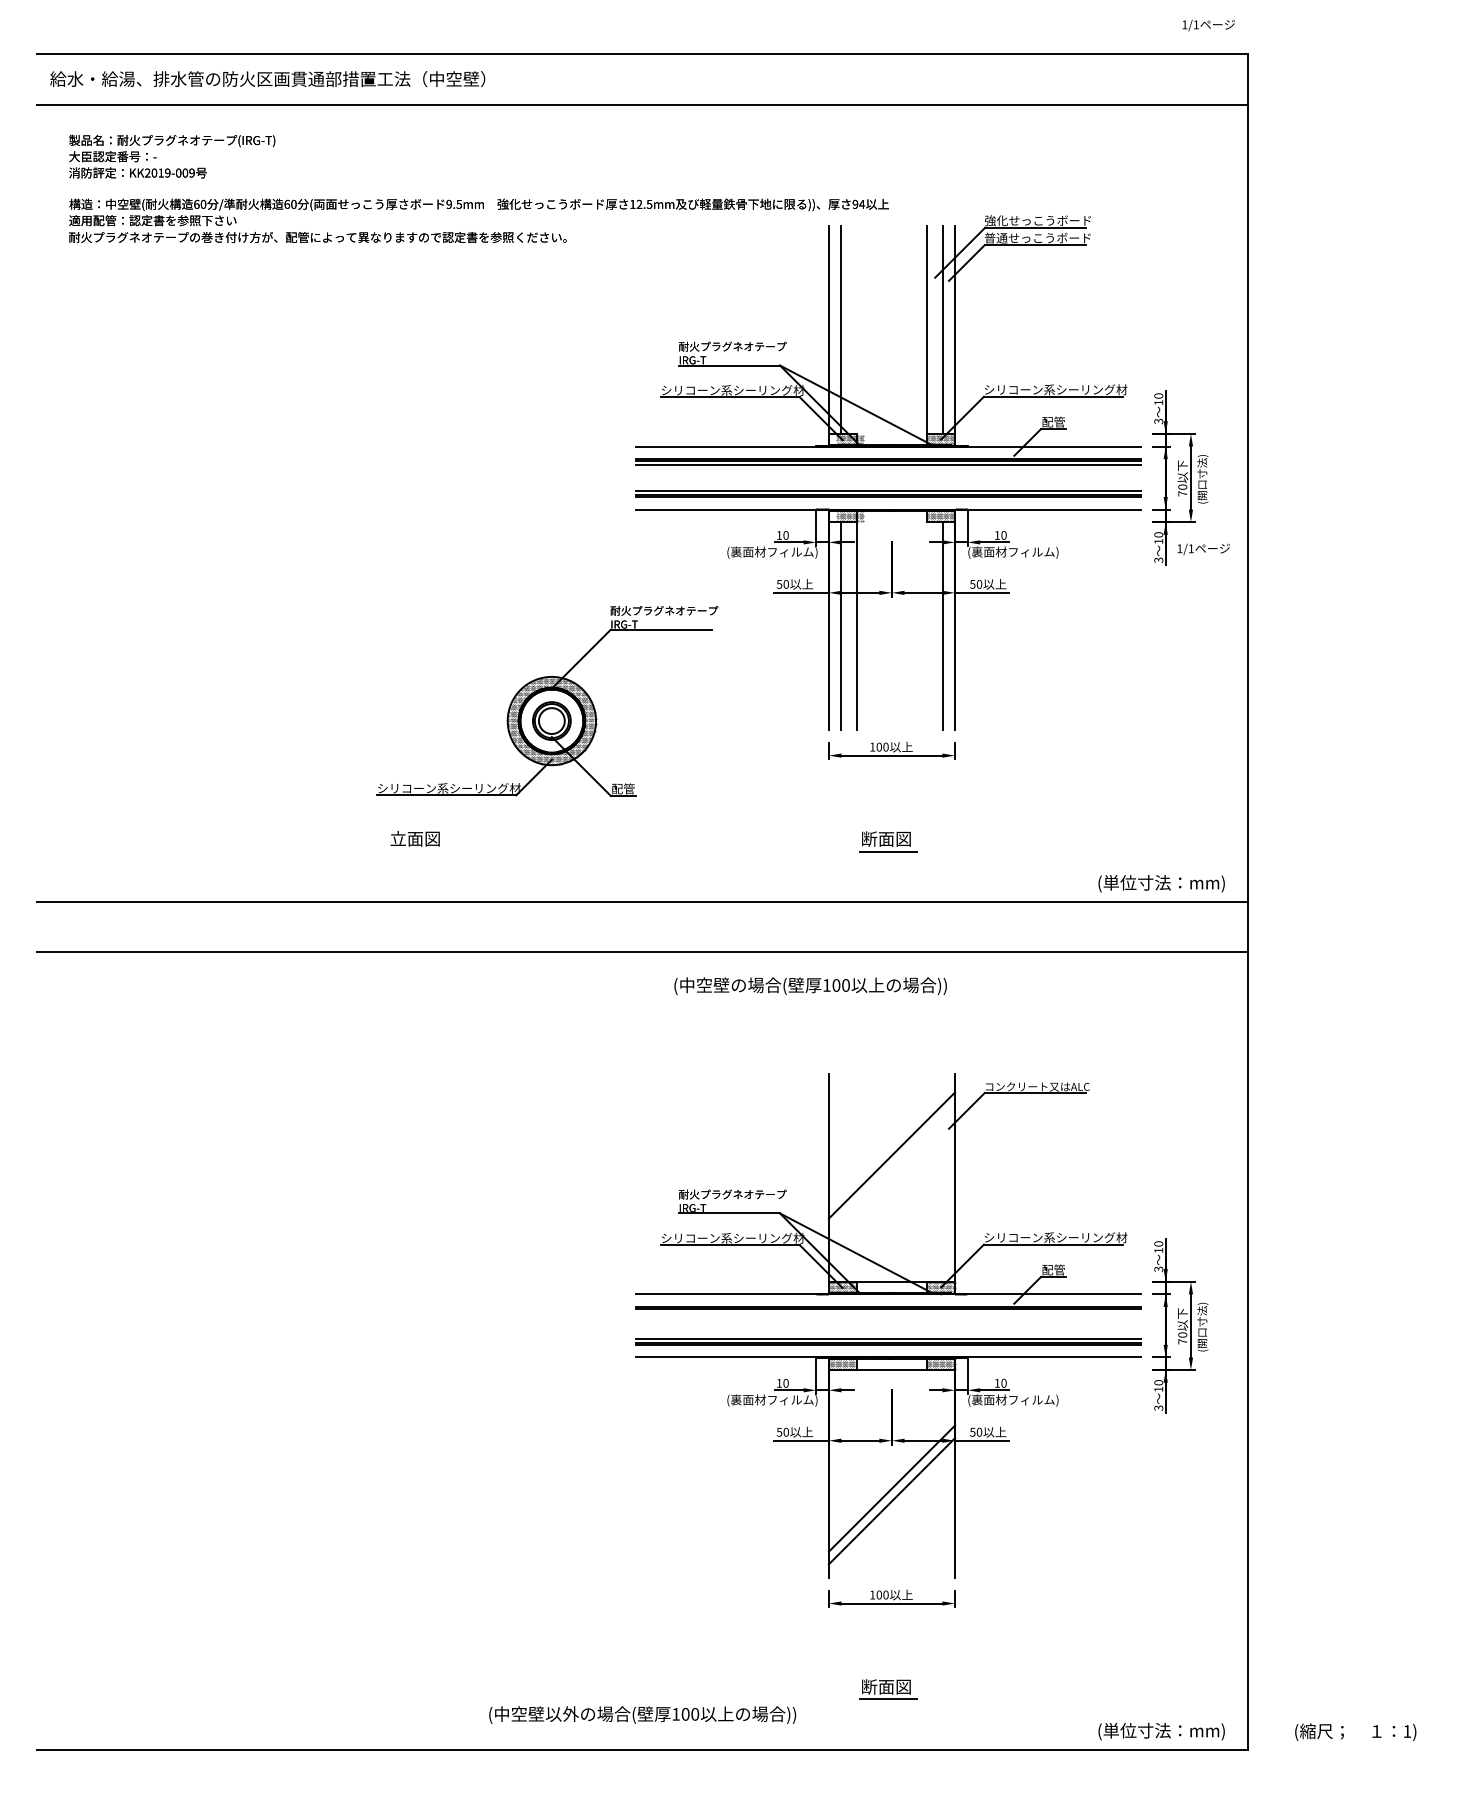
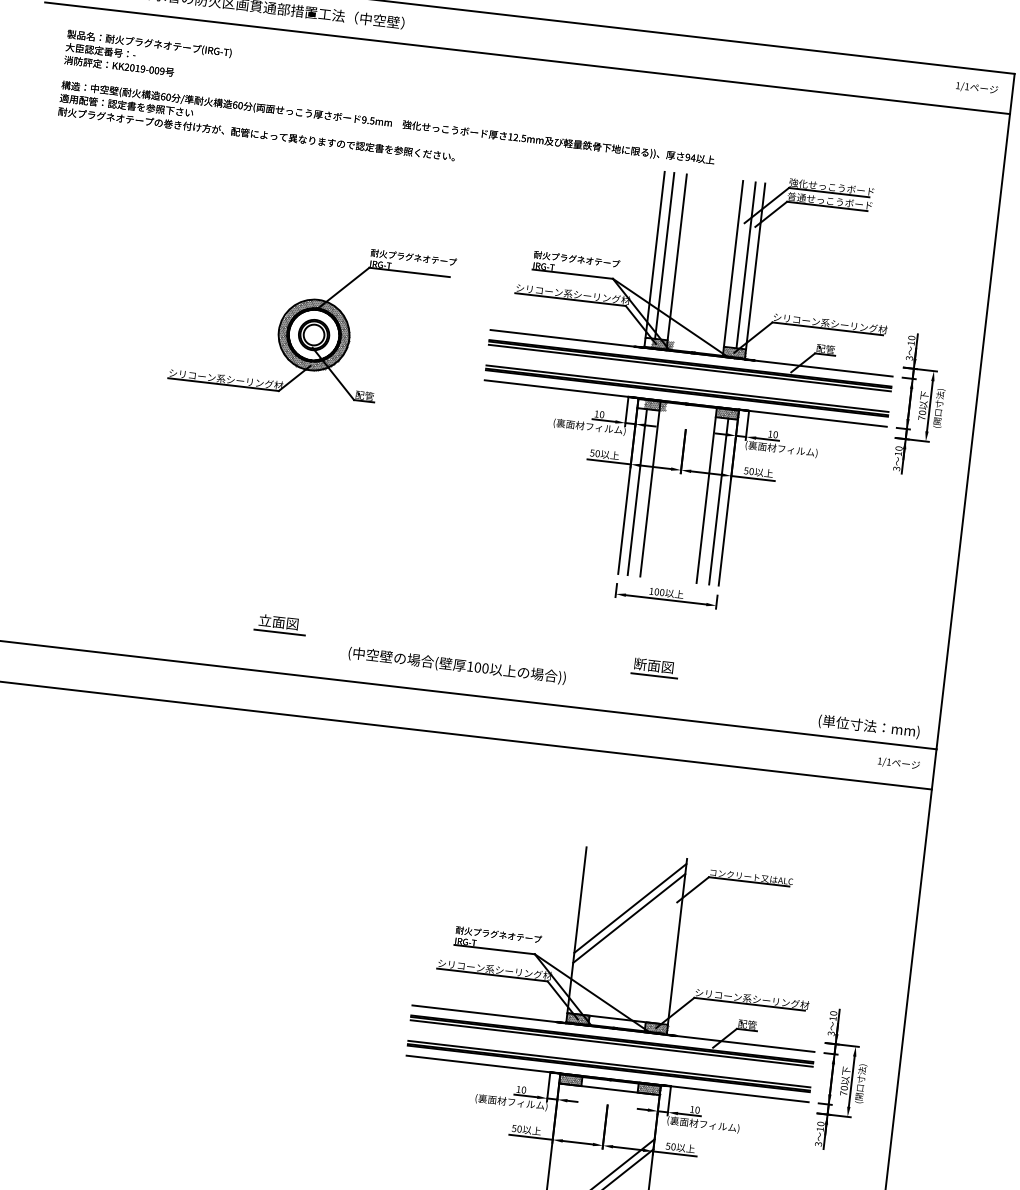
text: (1208, 25) -> (976, 88), moved
line: (856, 329) -> (677, 257), added
text: (1203, 549) -> (898, 763), moved
line: (927, 626) -> (706, 500), added
part: (547, 701) -> (312, 319), moved
line: (417, 851) -> (279, 632), added
text: (810, 985) -> (457, 665), moved
line: (891, 1142) -> (630, 908), added
line: (887, 1313) -> (611, 1043), added

